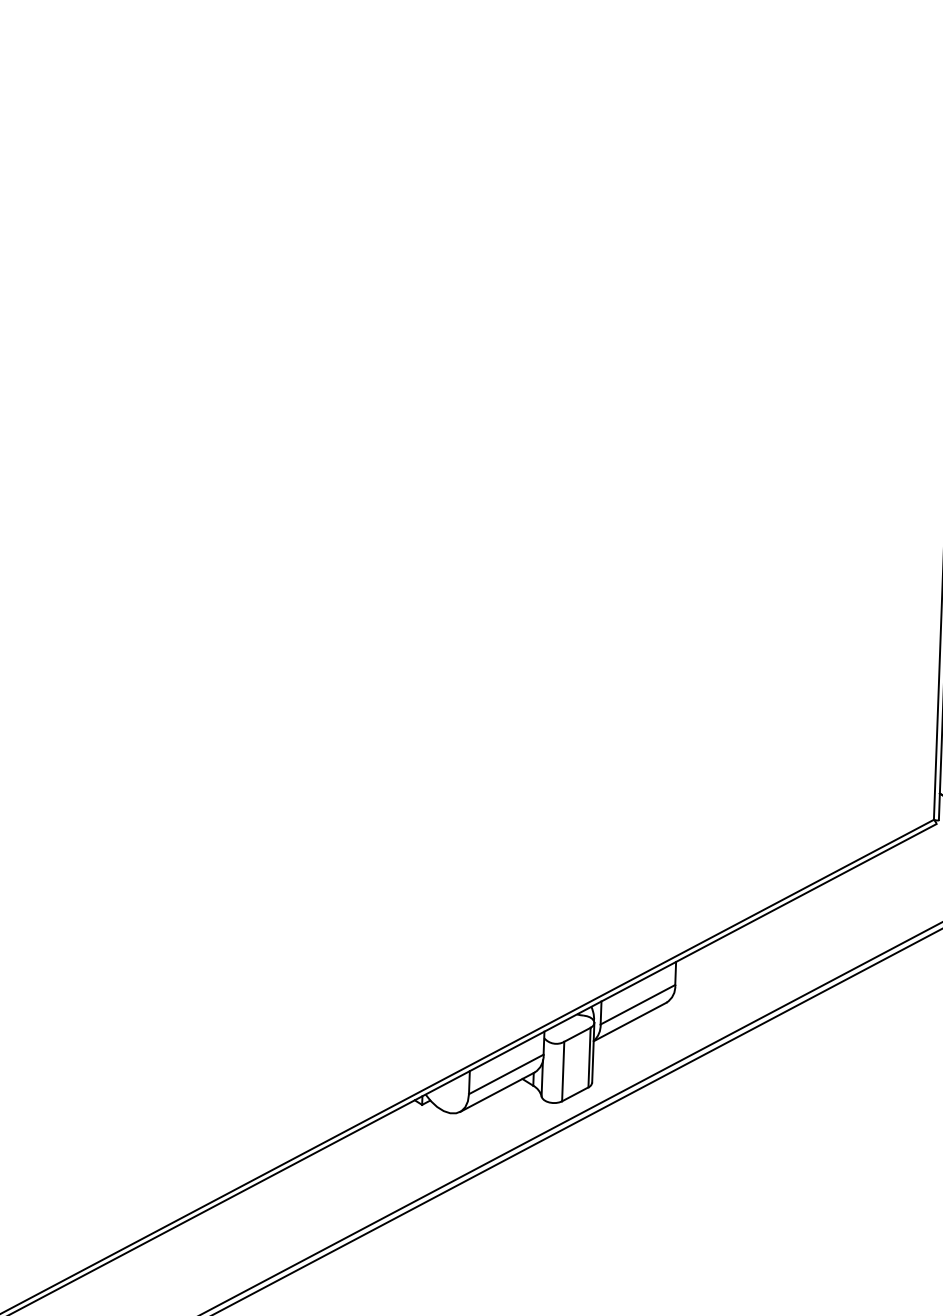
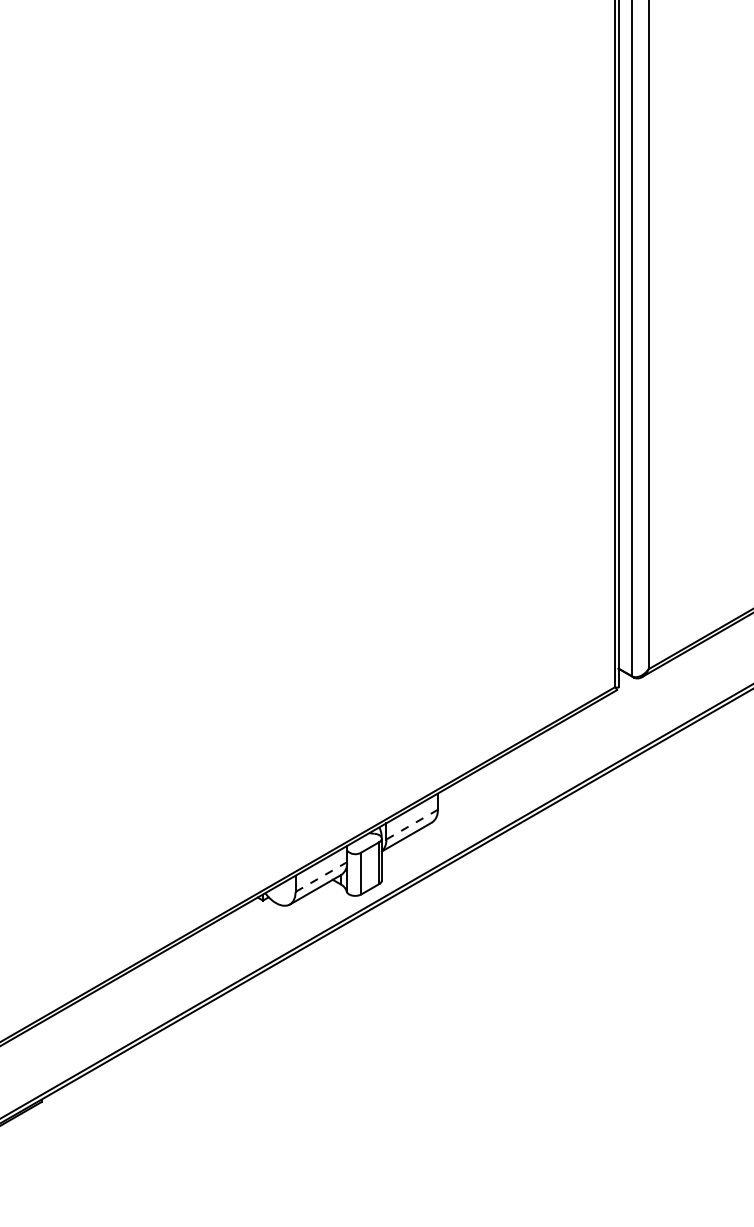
line: (638, 1004) -> (412, 824), solid -> dashed
line: (506, 1075) -> (321, 877), solid -> dashed

